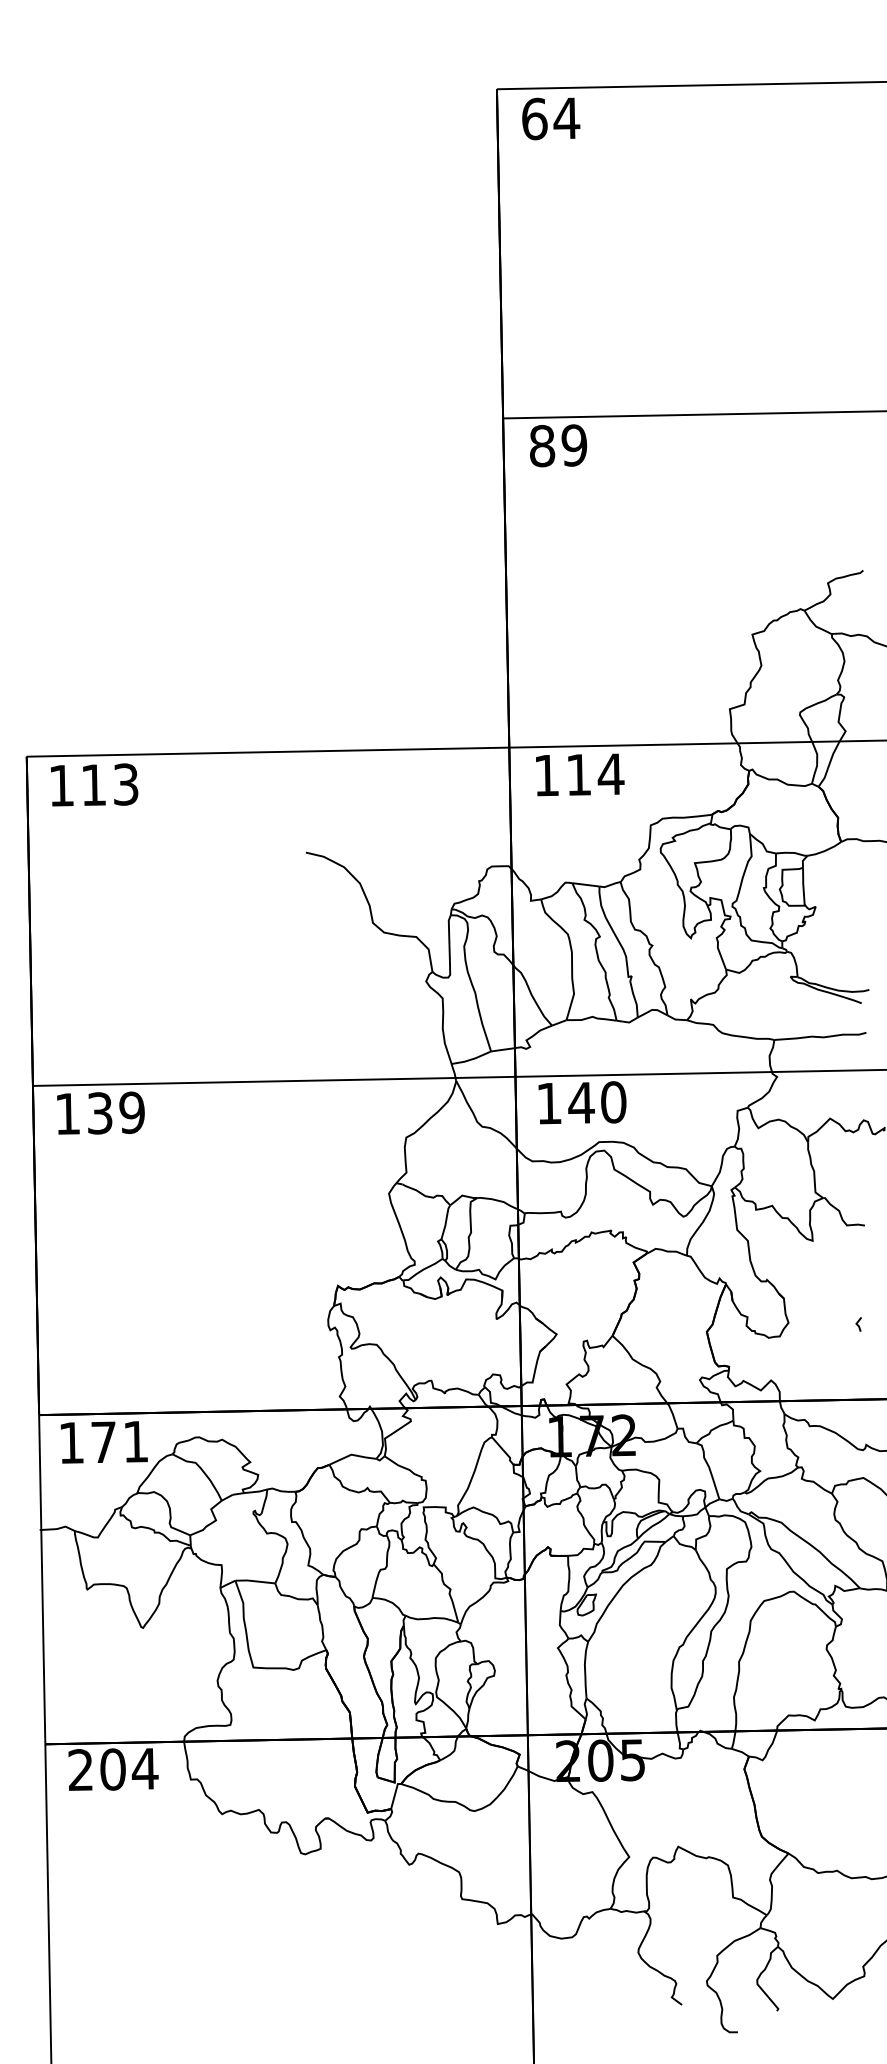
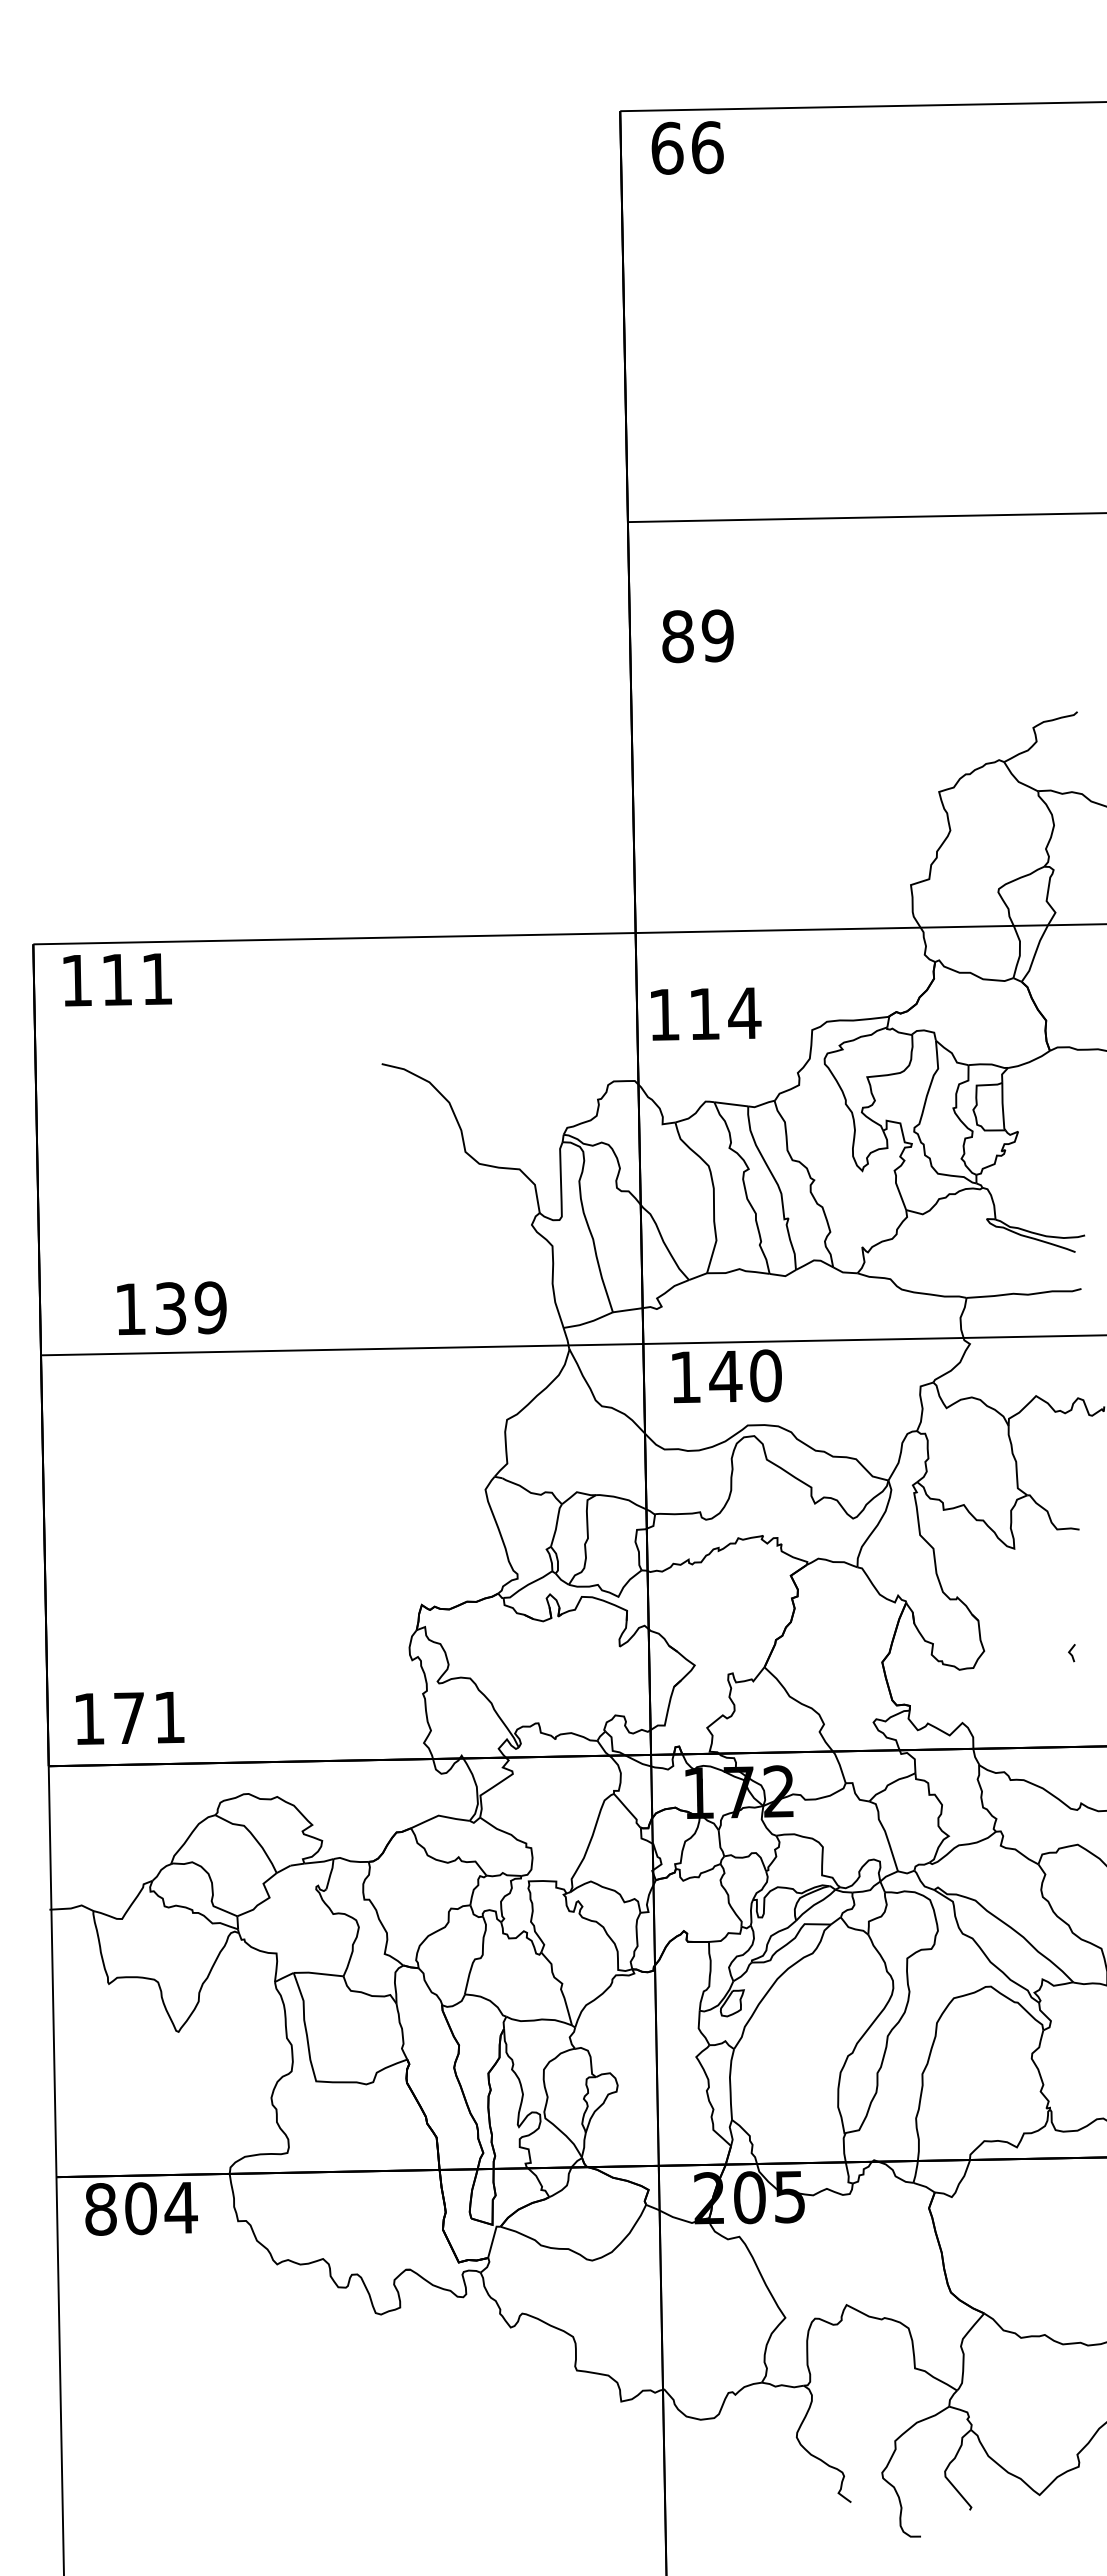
text: (566, 118) -> (707, 147), 64 -> 66
text: (558, 445) -> (697, 636), moved
text: (580, 774) -> (706, 1013), moved
text: (126, 784) -> (157, 978), 113 -> 111
text: (100, 1113) -> (171, 1308), moved
text: (103, 1442) -> (129, 1718), moved
text: (80, 1770) -> (100, 2209), 204 -> 804

